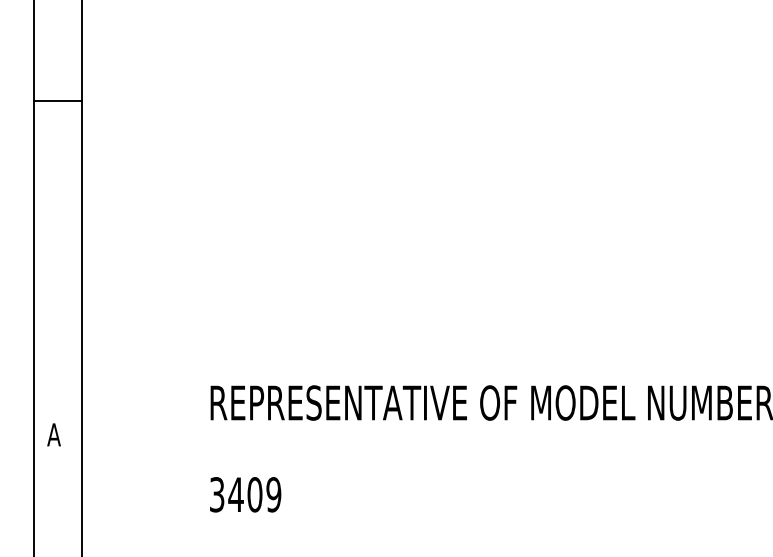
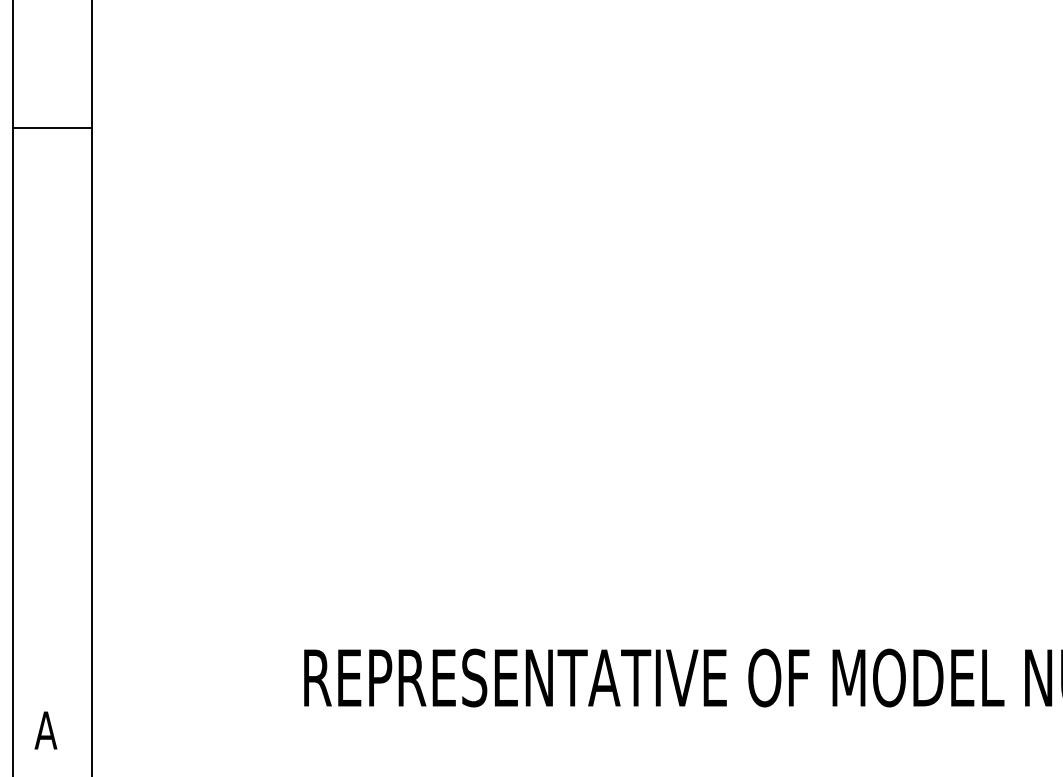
line: (57, 100) -> (51, 128), moved

